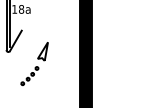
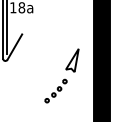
part: (34, 64) -> (61, 76), moved

